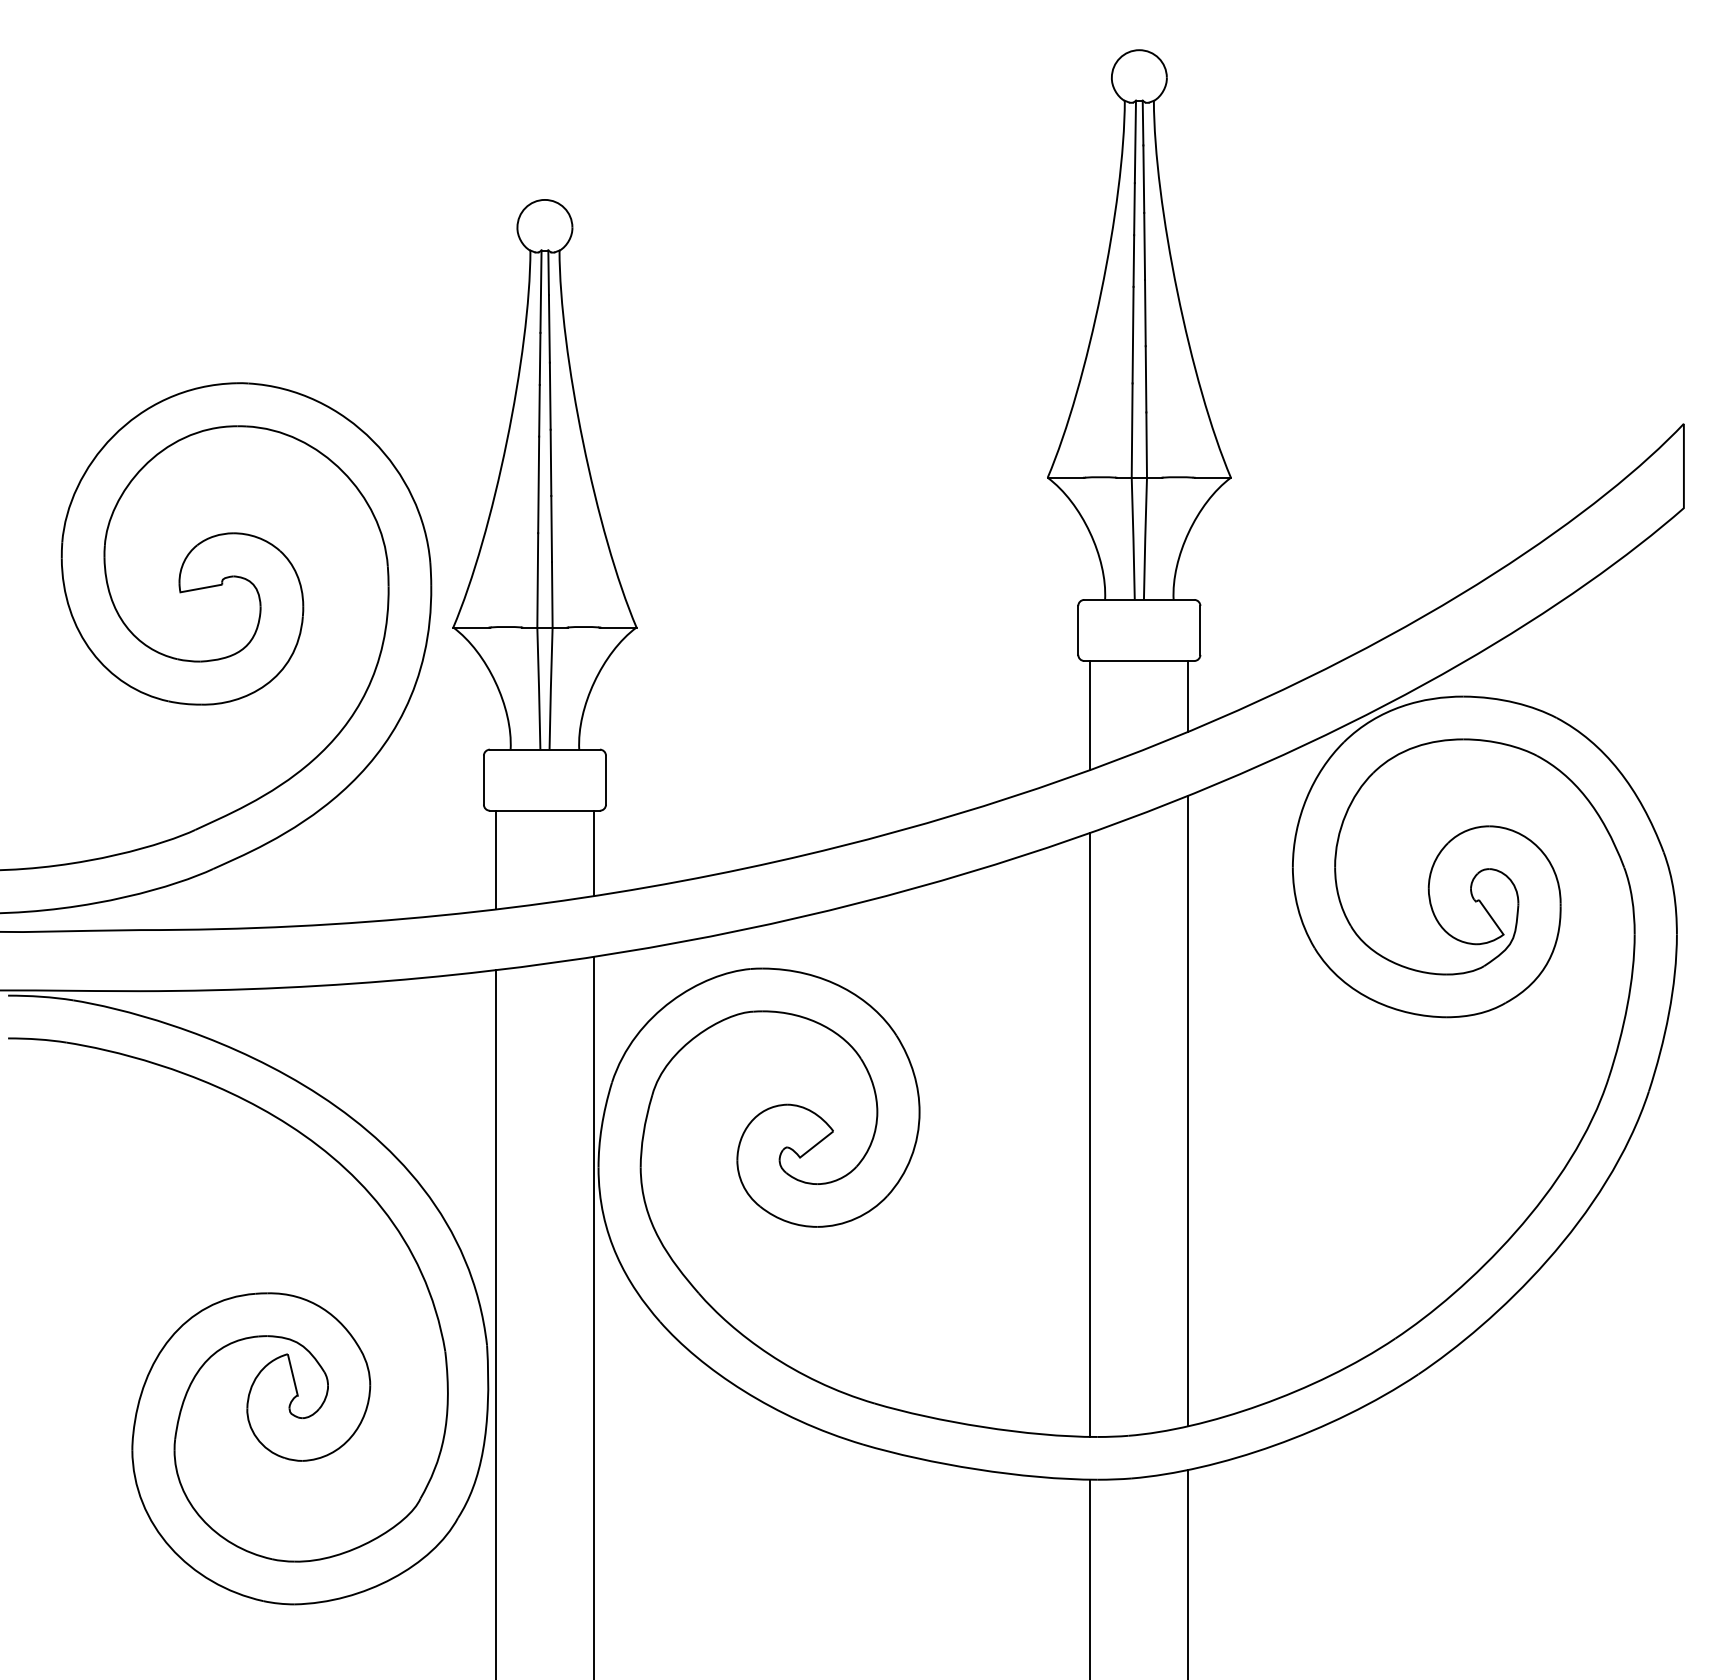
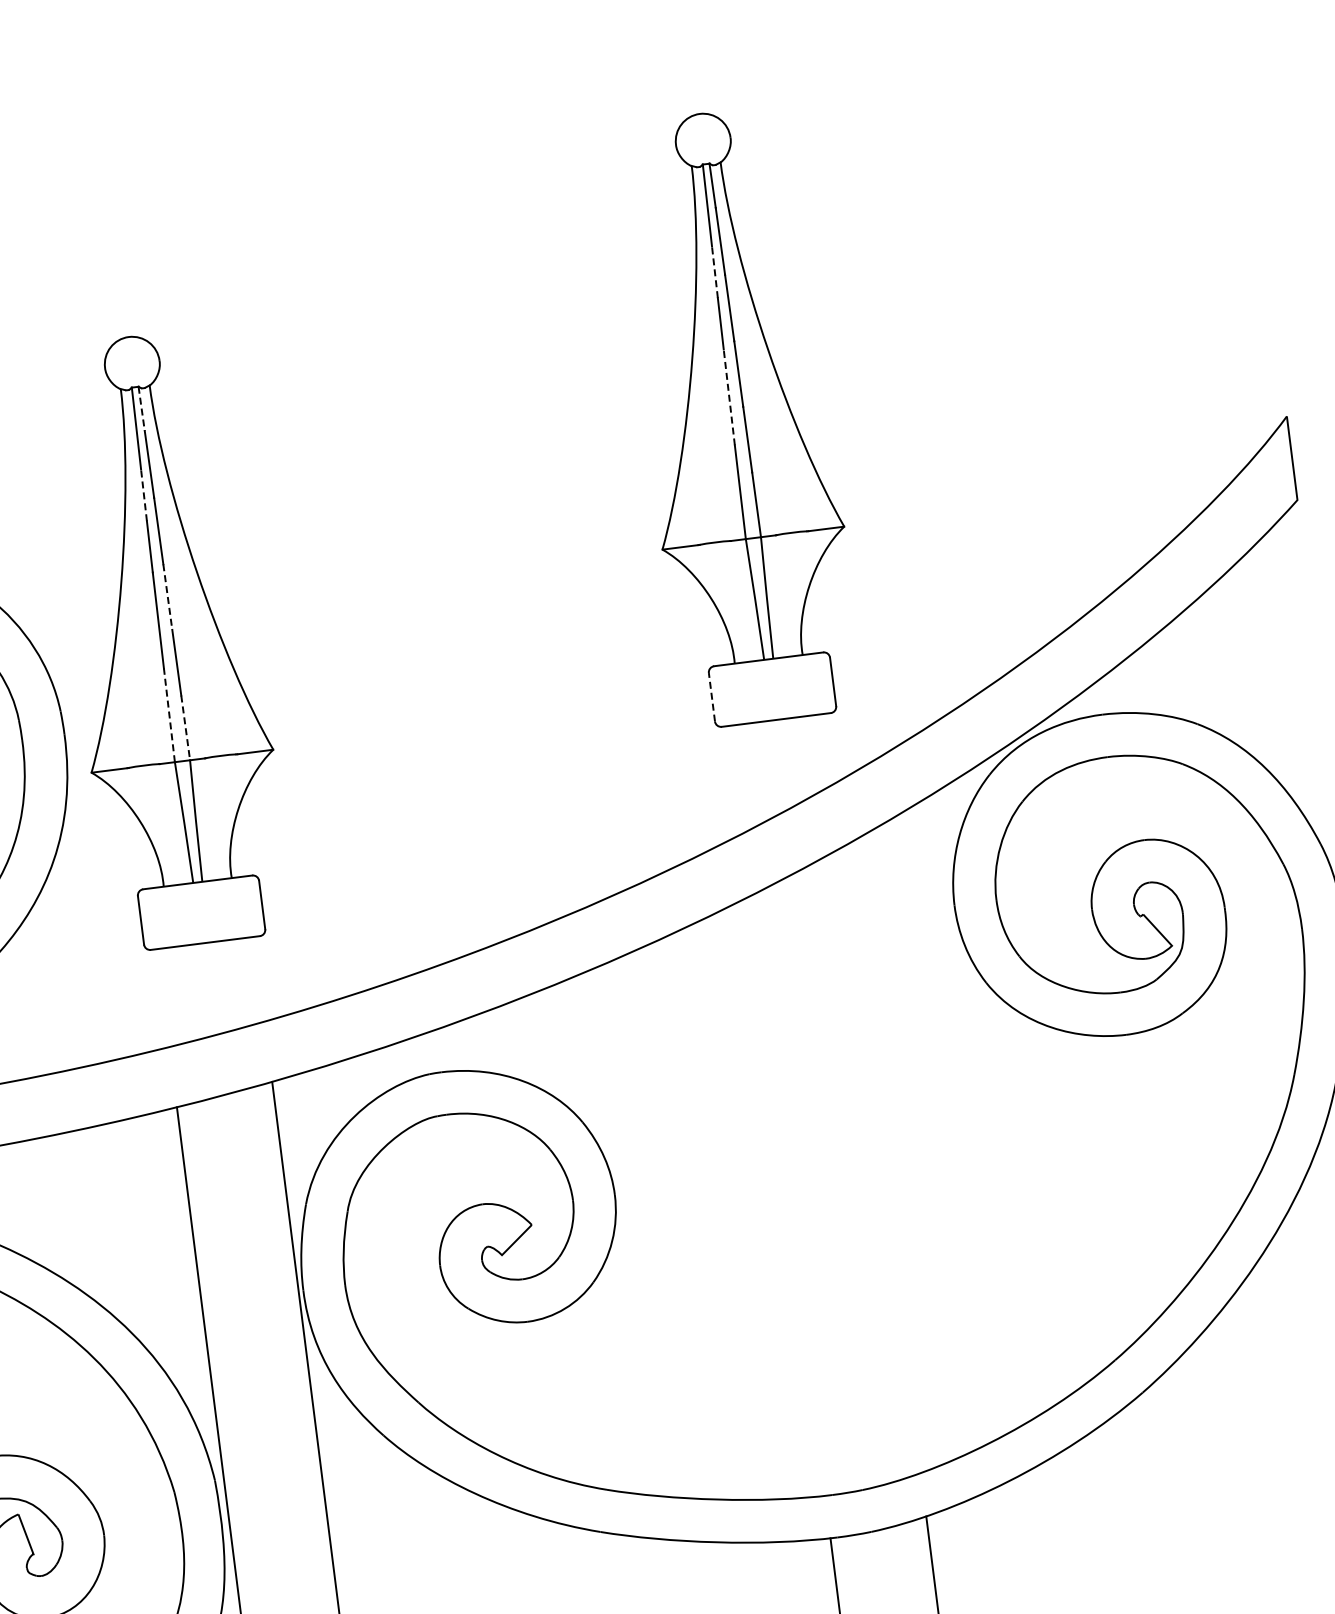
line: (1134, 208) -> (714, 271), solid -> dashed
line: (548, 273) -> (141, 409), solid -> dashed
line: (1133, 334) -> (729, 396), solid -> dashed
line: (540, 358) -> (144, 494), solid -> dashed
line: (551, 463) -> (168, 597), solid -> dashed
line: (537, 579) -> (169, 714), solid -> dashed
line: (552, 594) -> (185, 727), solid -> dashed
line: (1078, 629) -> (712, 696), solid -> dashed
line: (1188, 696) -> (829, 749), removed
line: (1090, 715) -> (734, 780), removed
line: (593, 853) -> (258, 979), removed
line: (496, 859) -> (163, 997), removed
line: (1188, 1110) -> (881, 1159), removed
line: (1090, 1134) -> (787, 1195), removed

